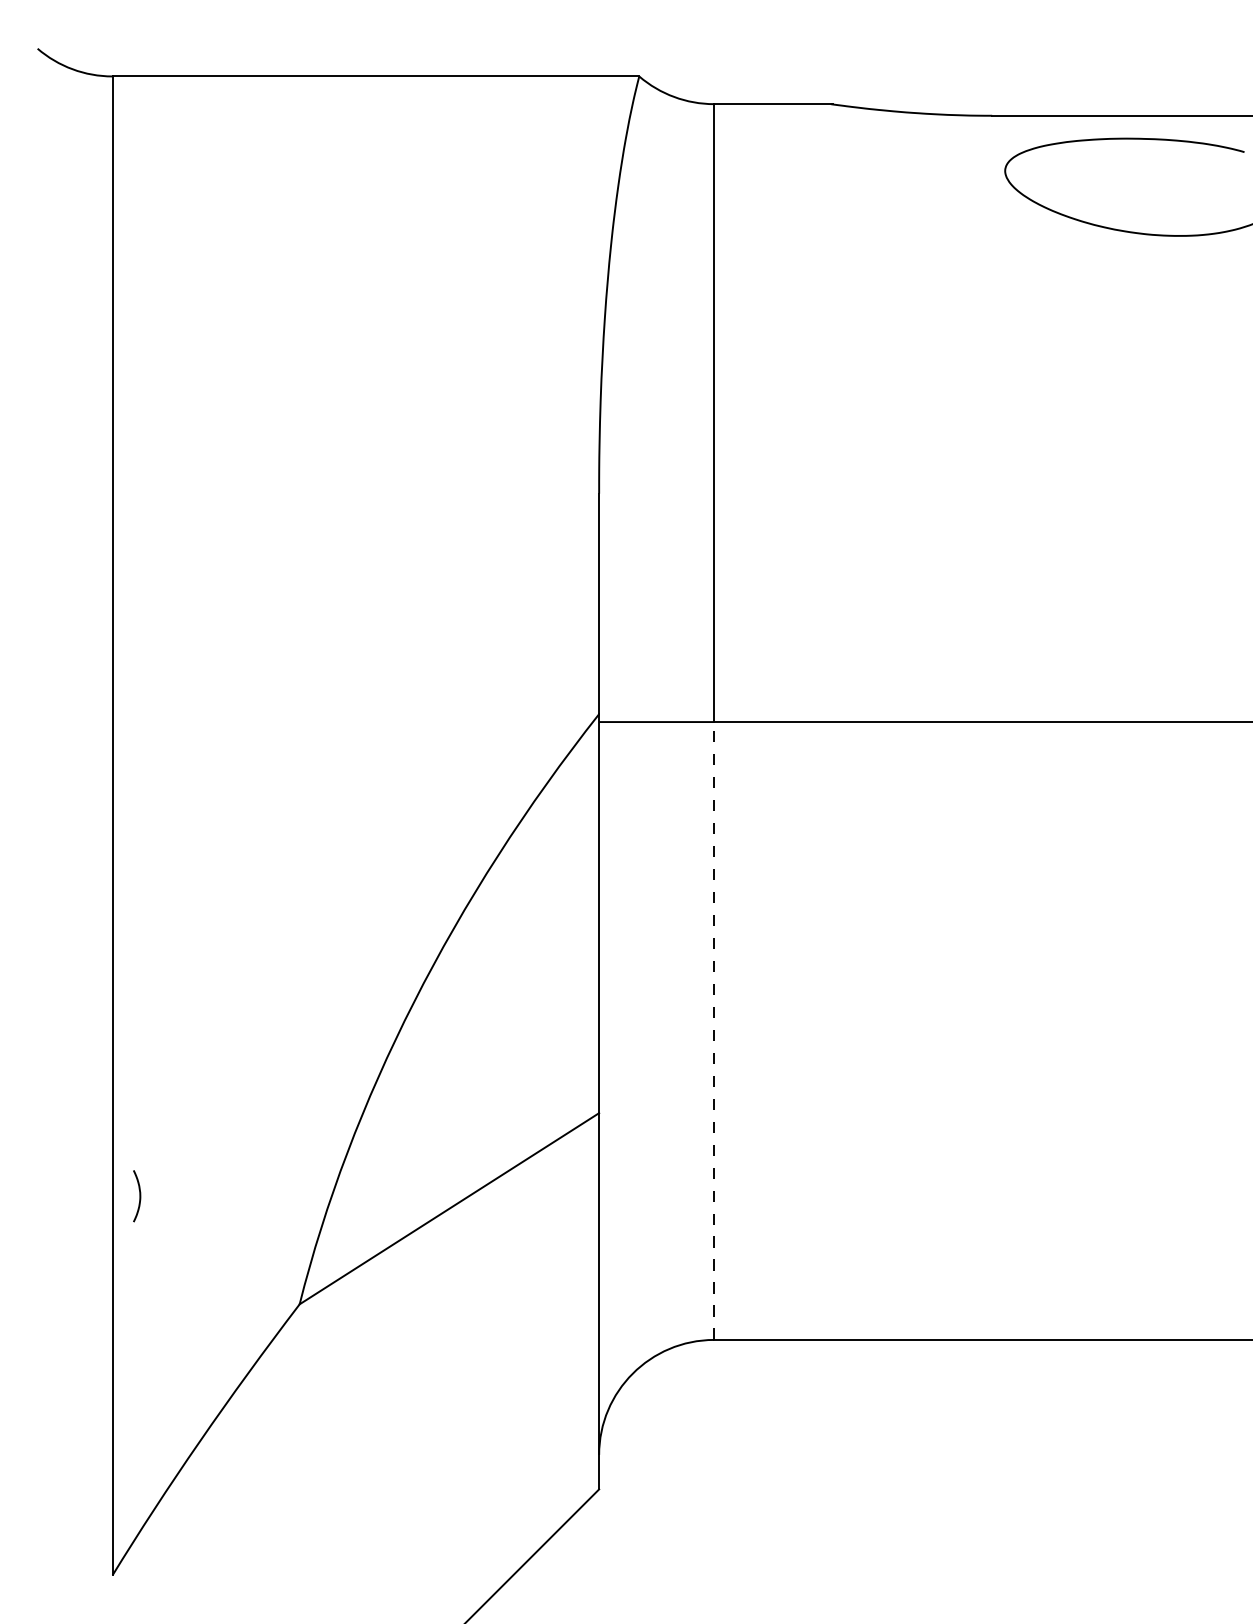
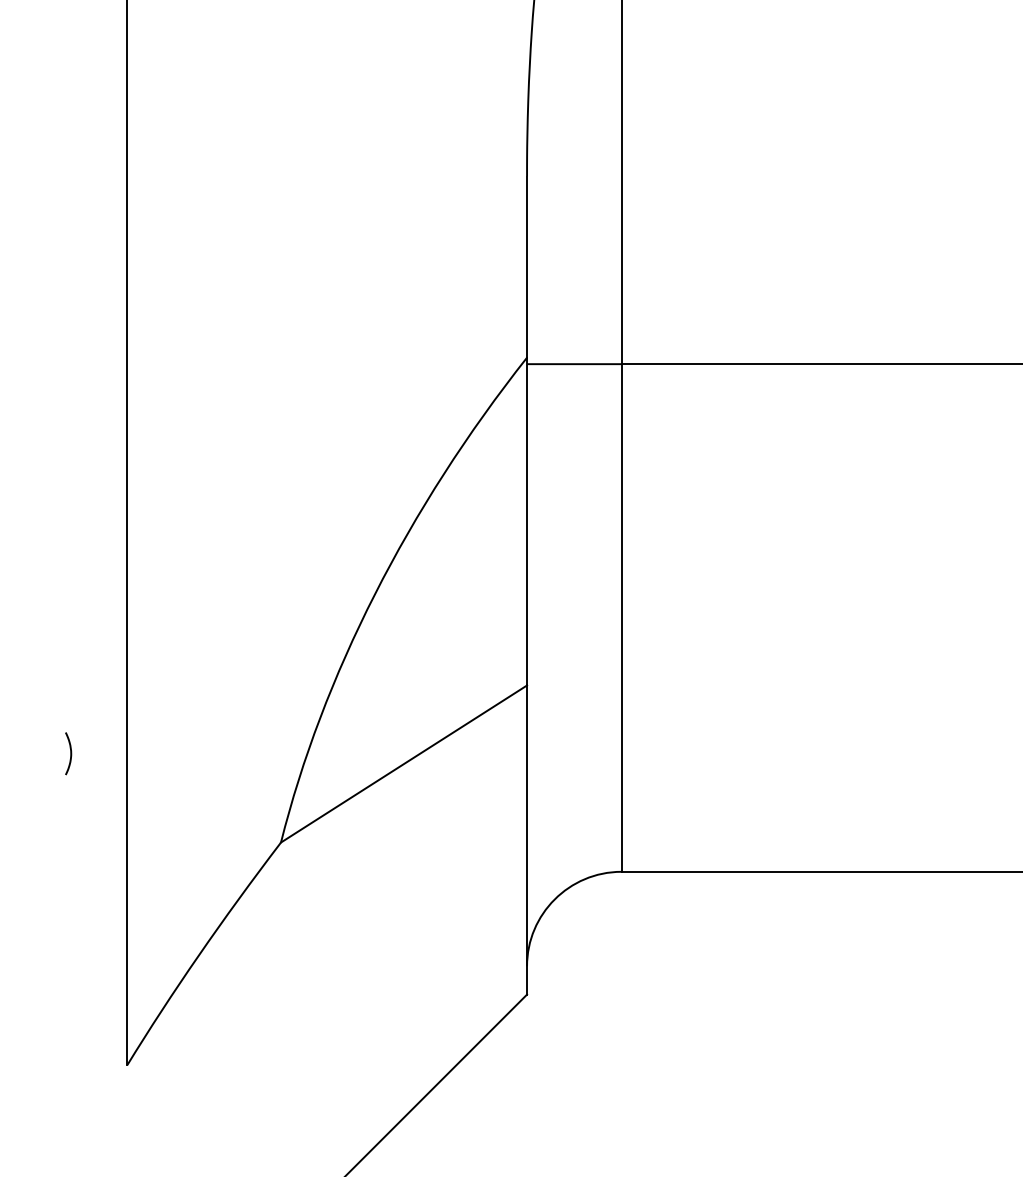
line: (714, 1031) -> (621, 618), dashed -> solid
curve: (139, 1196) -> (70, 753), moved

